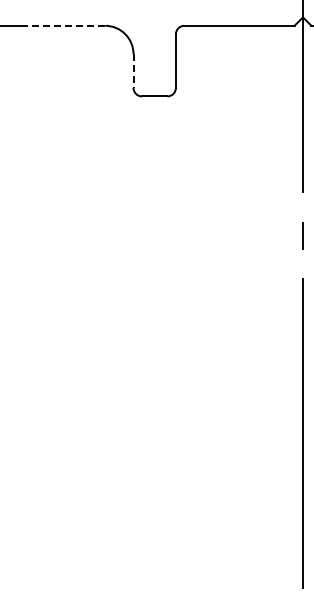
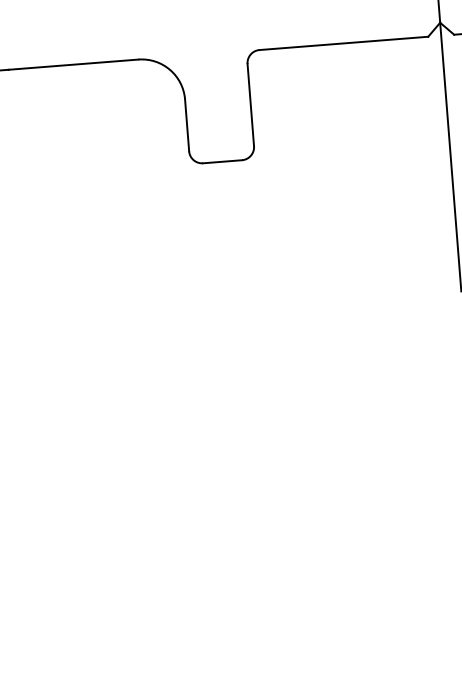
line: (63, 25) -> (74, 64), dashed -> solid
line: (133, 71) -> (187, 126), dashed -> solid

